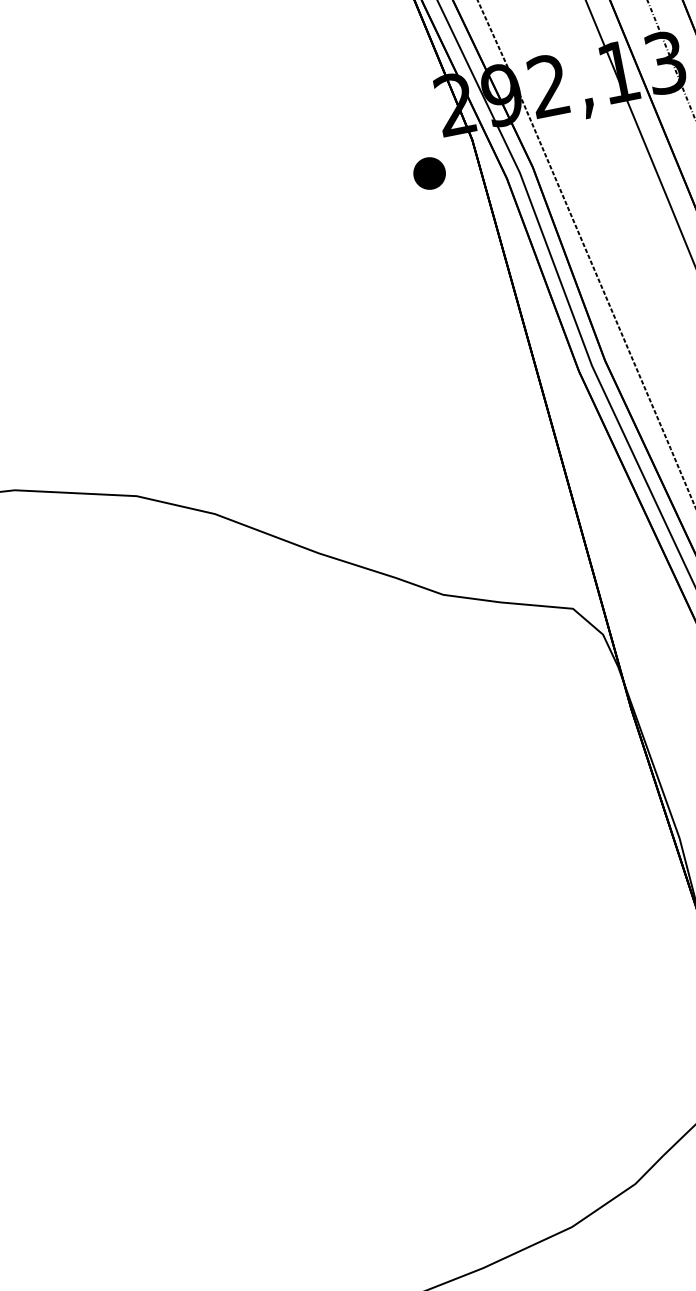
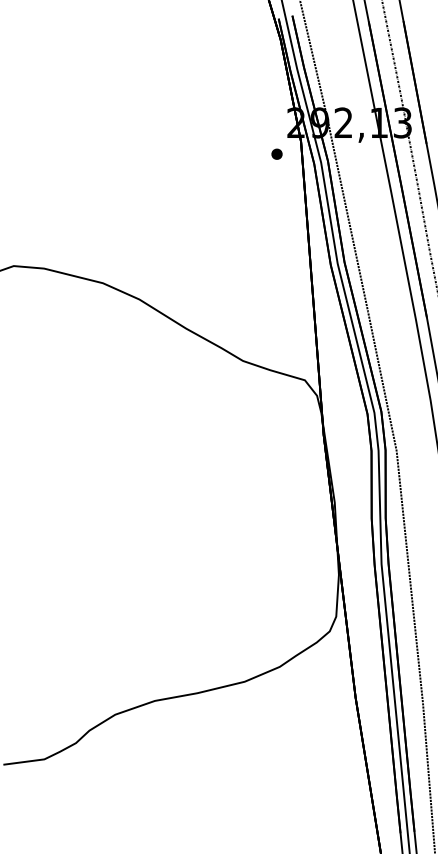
part: (428, 174) -> (276, 154), size x0.7

